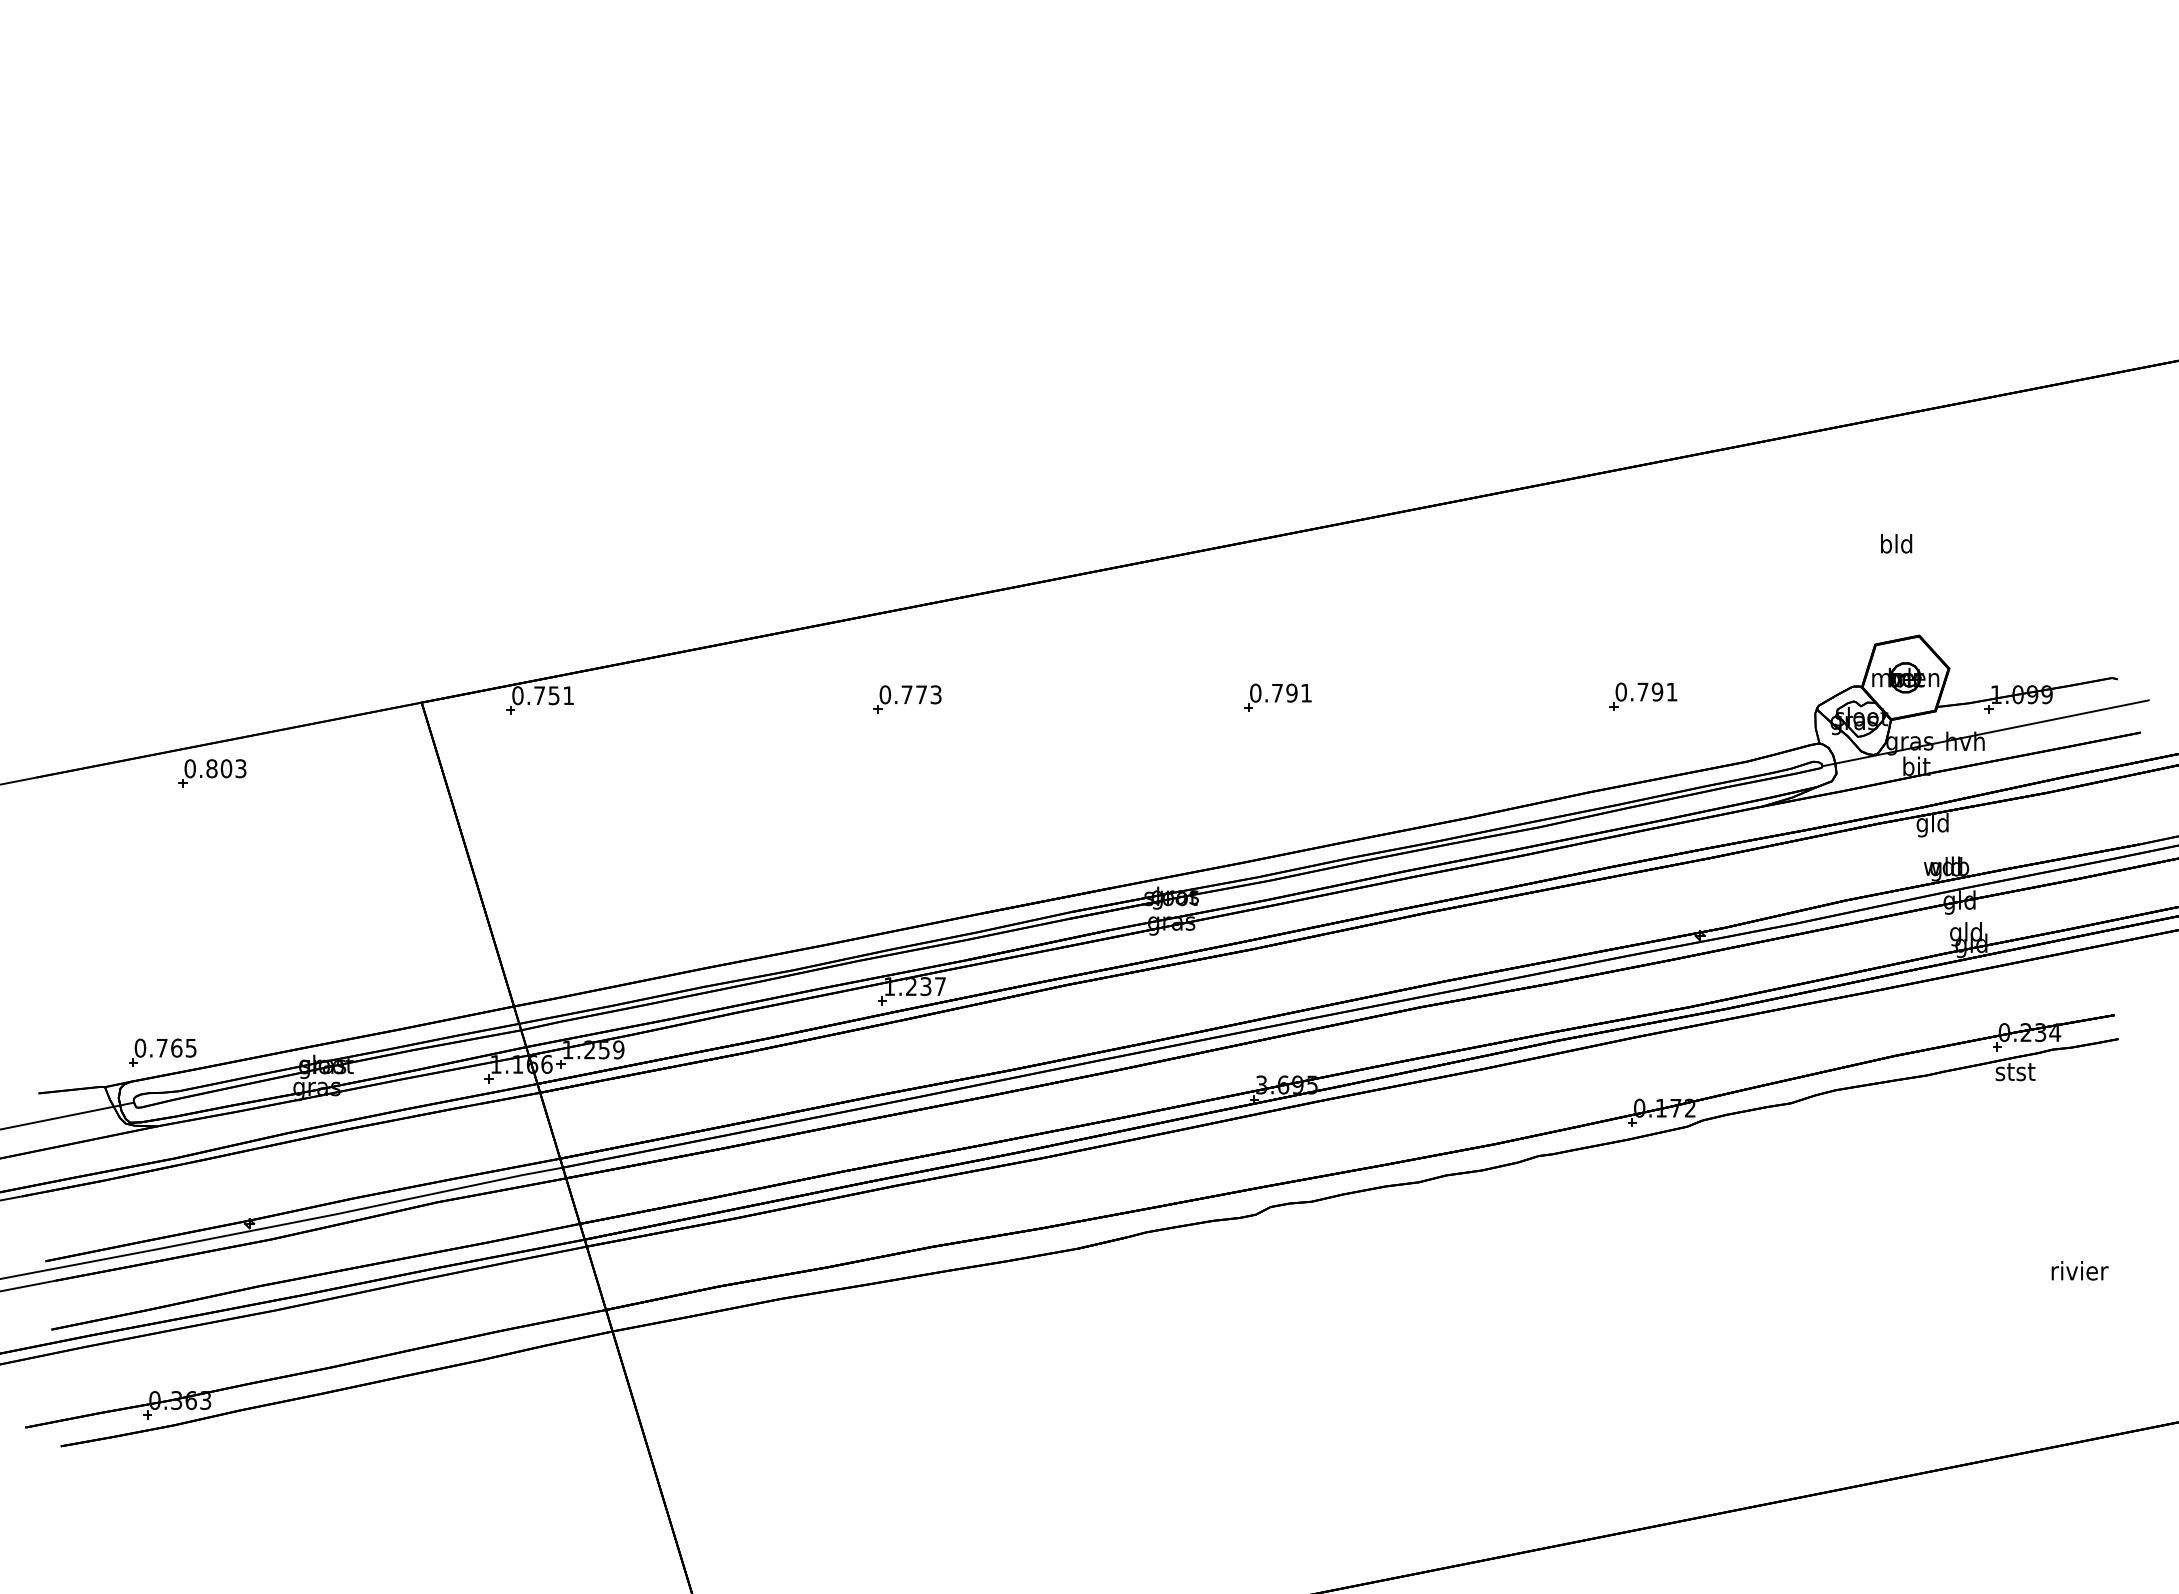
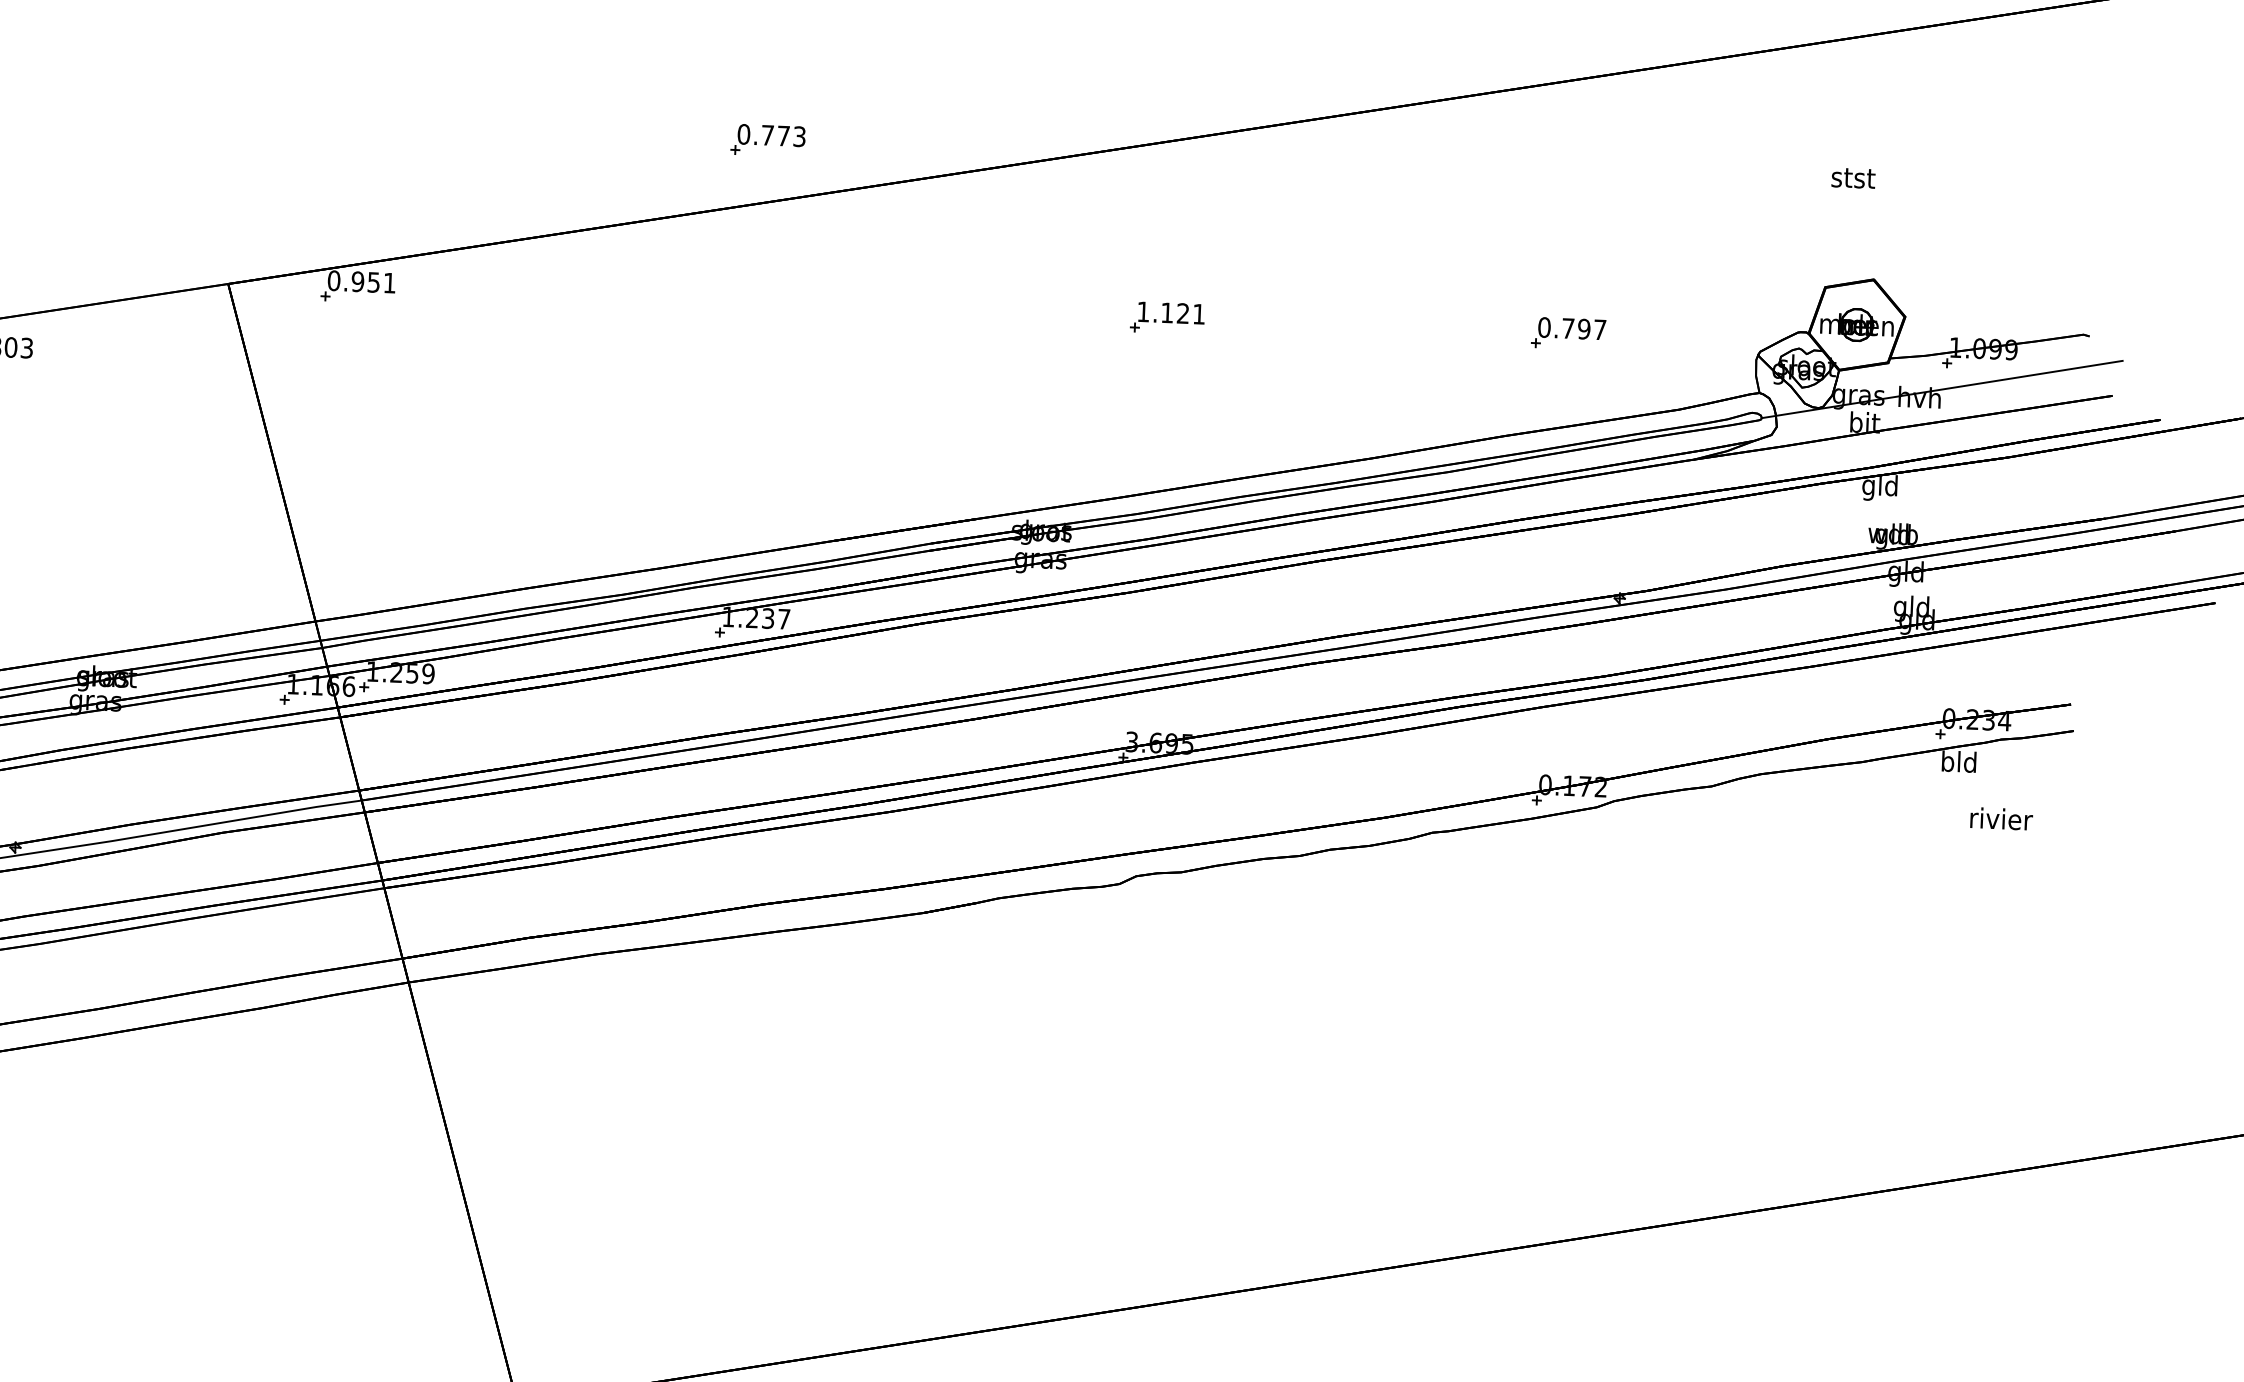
text: (1896, 543) -> (1853, 177), bld -> stst
text: (1671, 691) -> (1599, 329), 0.791 -> 0.797
text: (1273, 692) -> (1163, 312), 0.791 -> 1.121
text: (539, 695) -> (357, 281), 0.751 -> 0.951
part: (907, 699) -> (768, 140), moved
text: (2015, 1071) -> (1959, 761), stst -> bld
text: (2079, 1270) -> (2001, 818), moved

